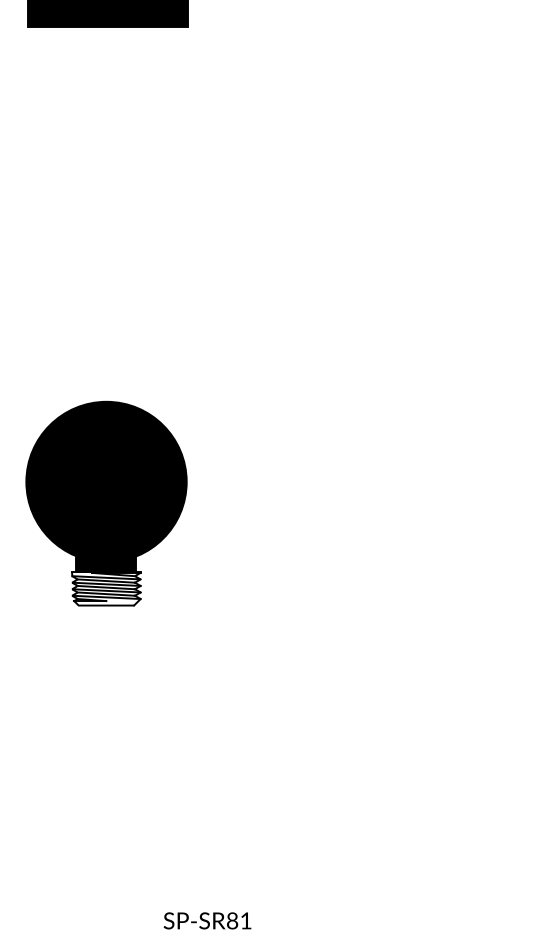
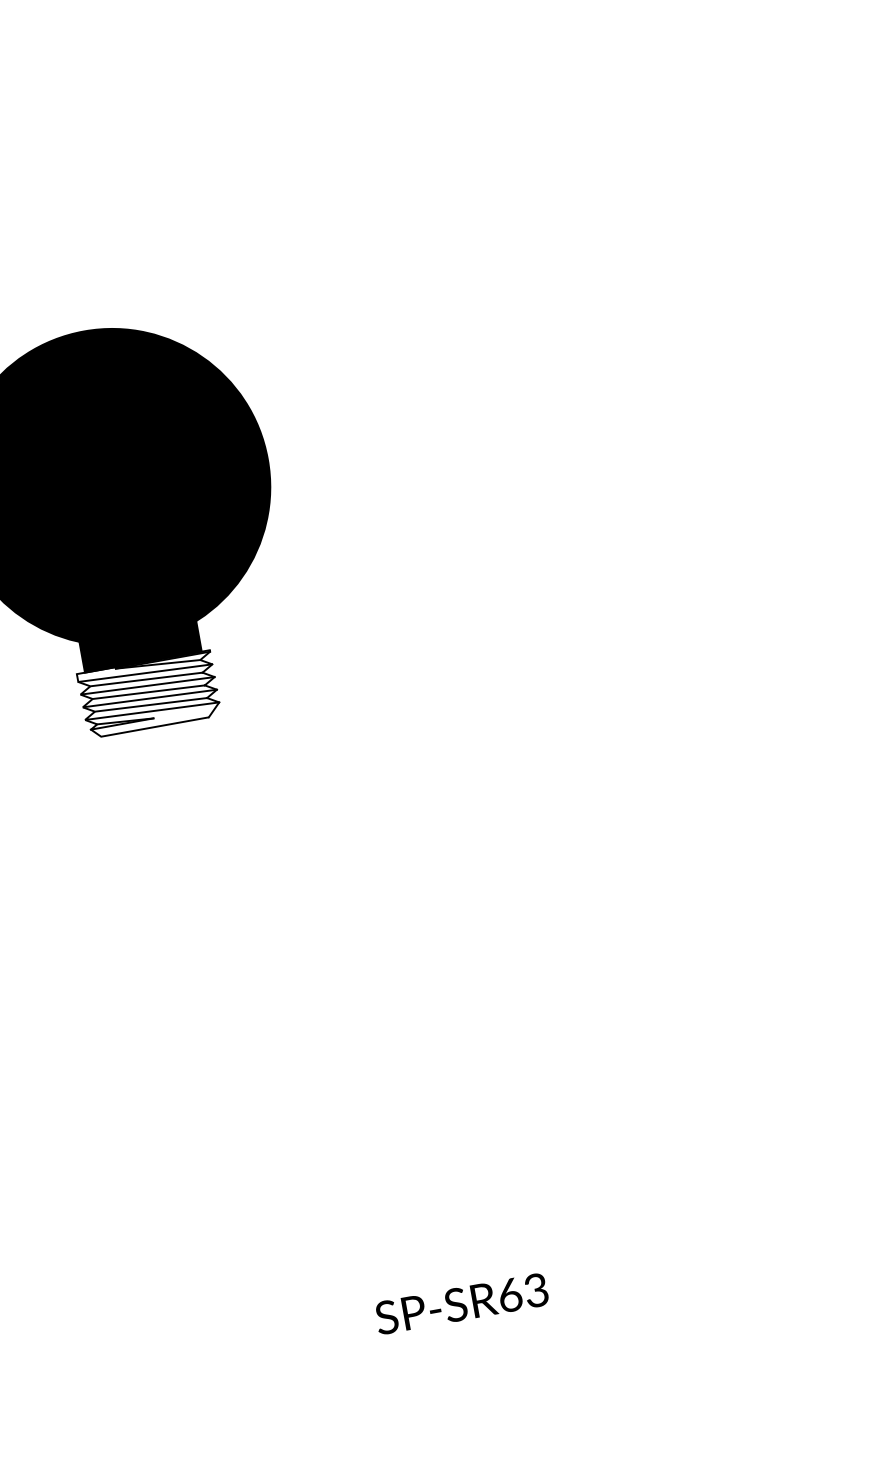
text: (239, 920) -> (523, 1291), SP-SR81 -> SP-SR63

